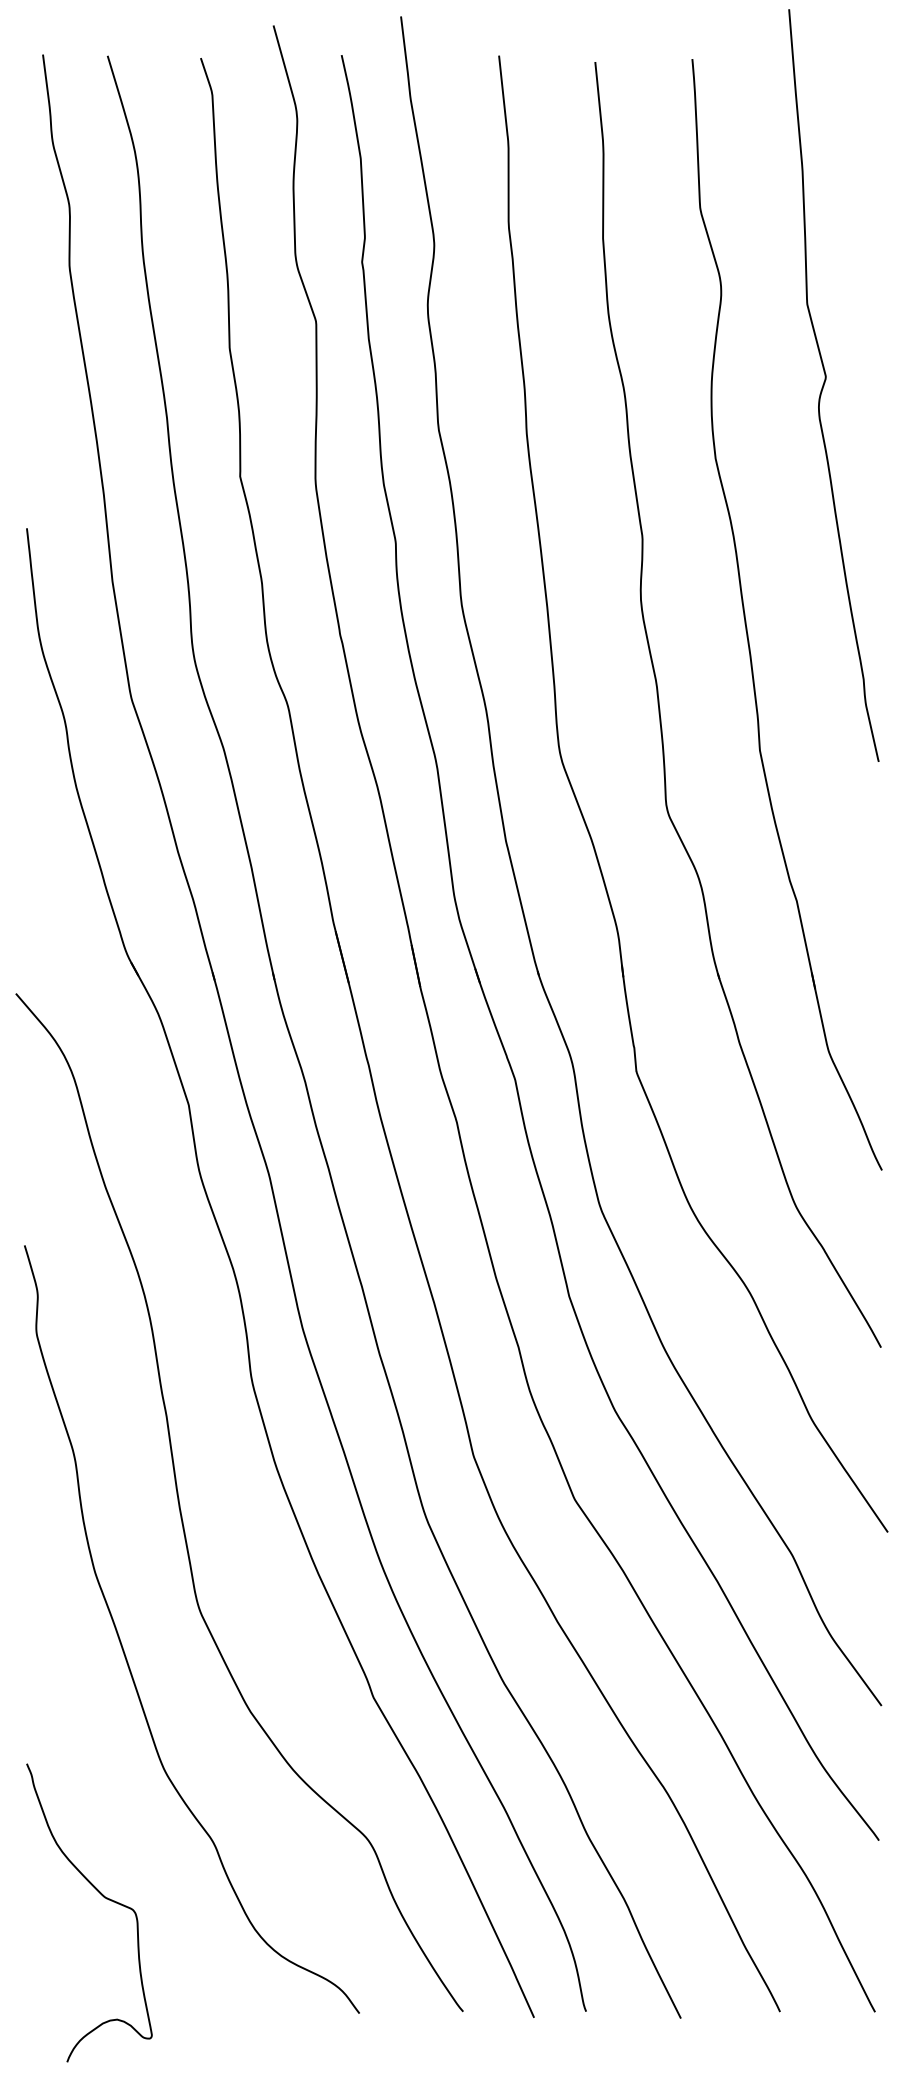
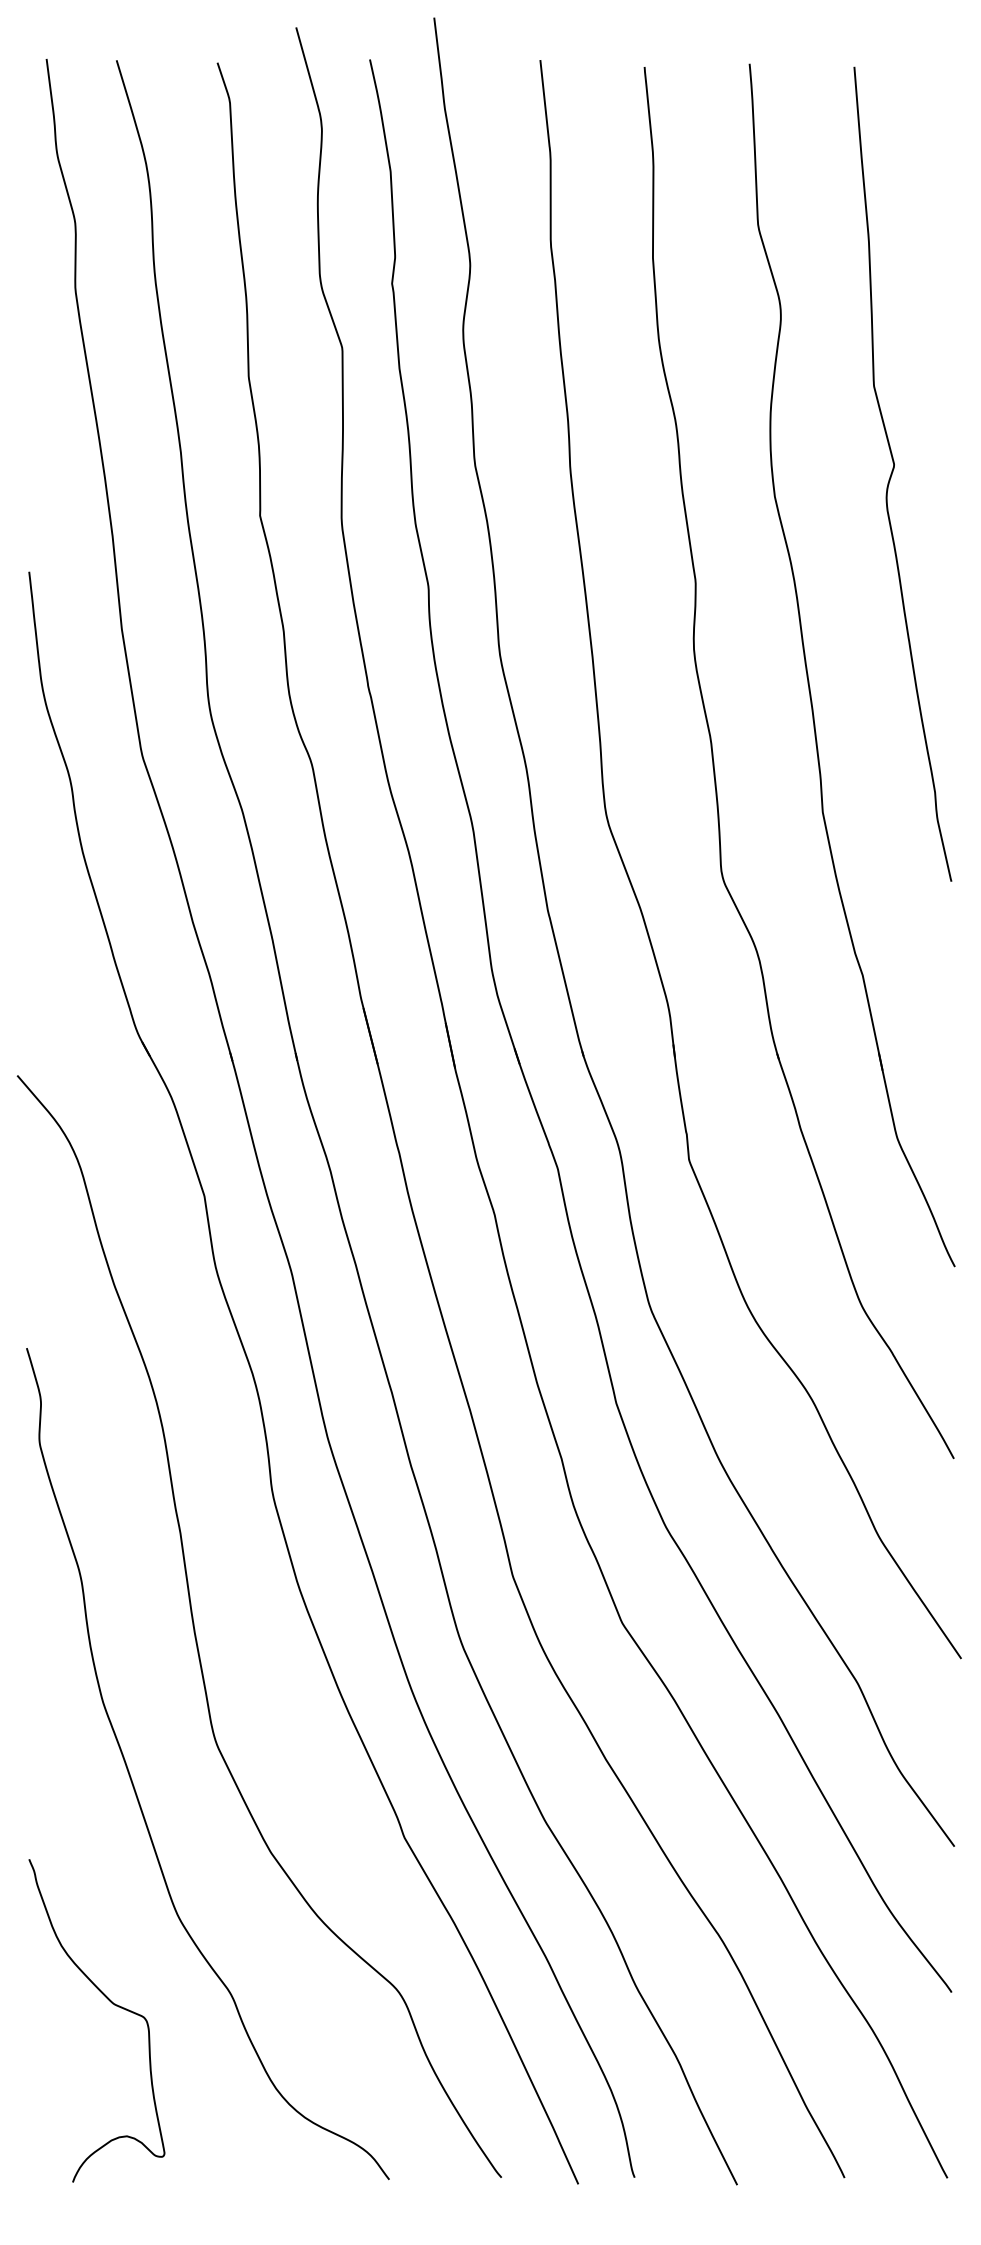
curve: (826, 381) -> (894, 469), moved
curve: (103, 1897) -> (112, 2004), moved

